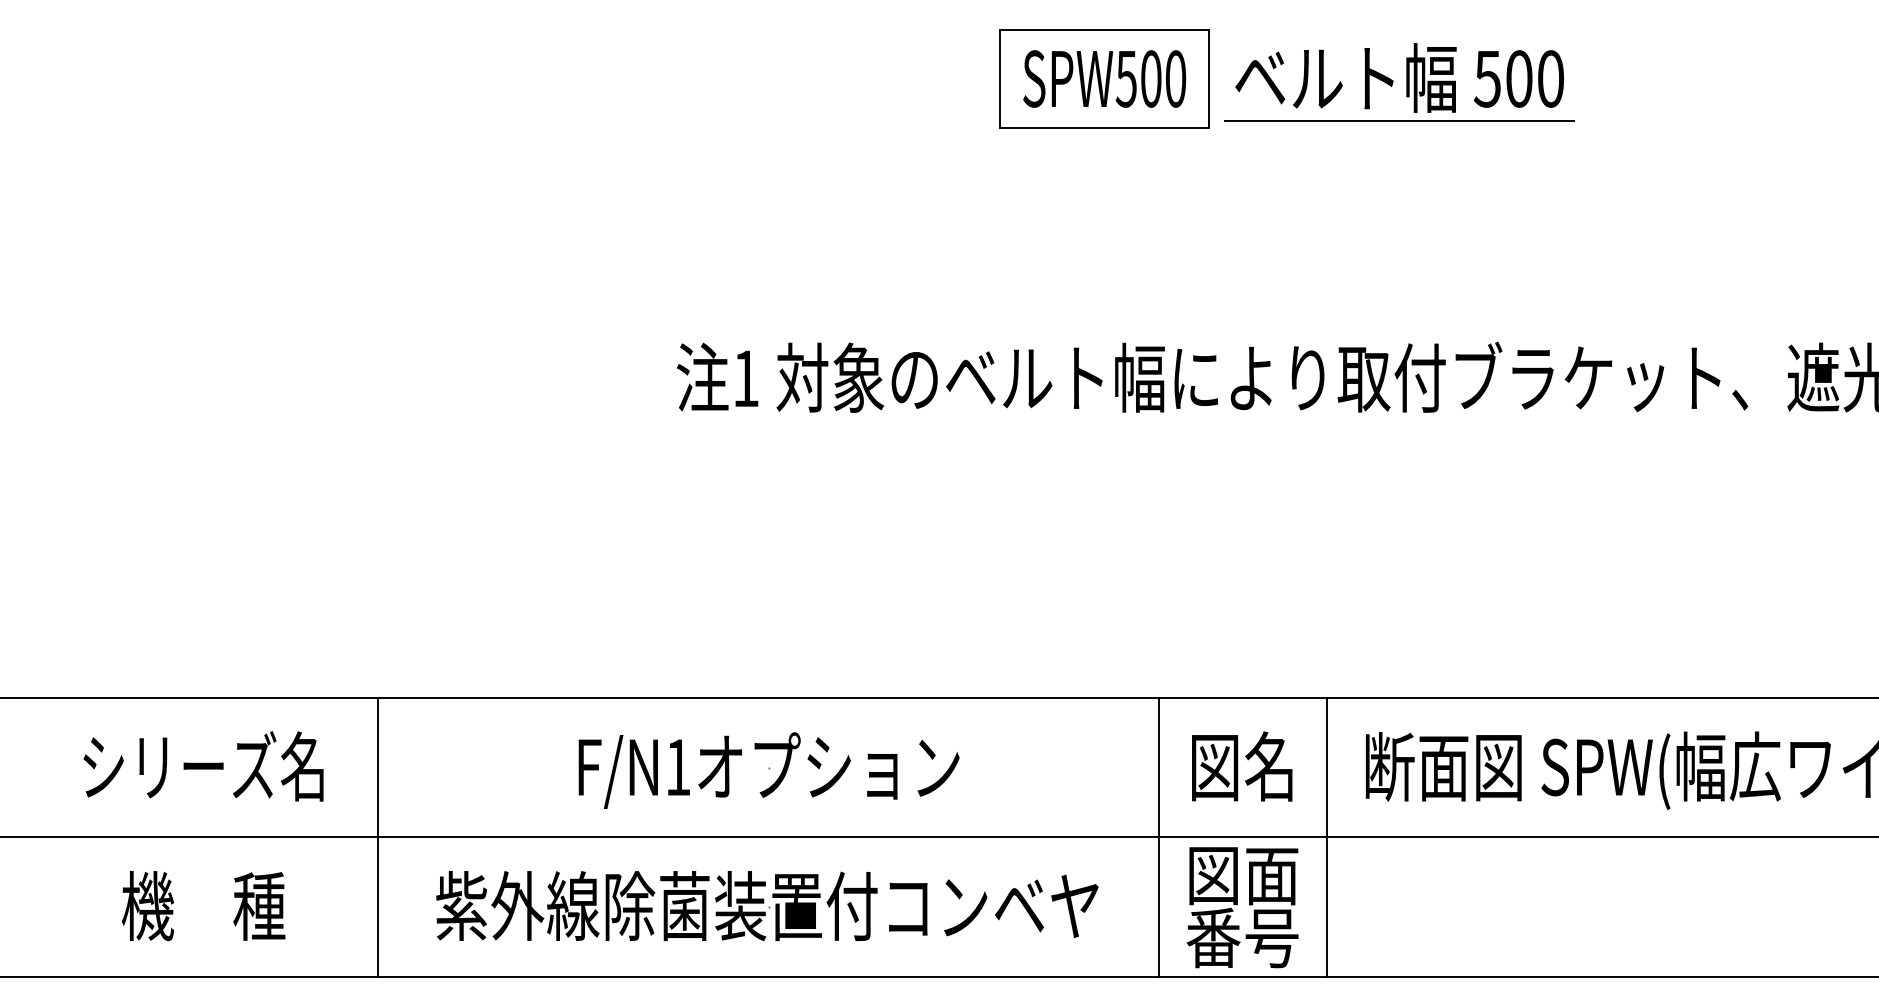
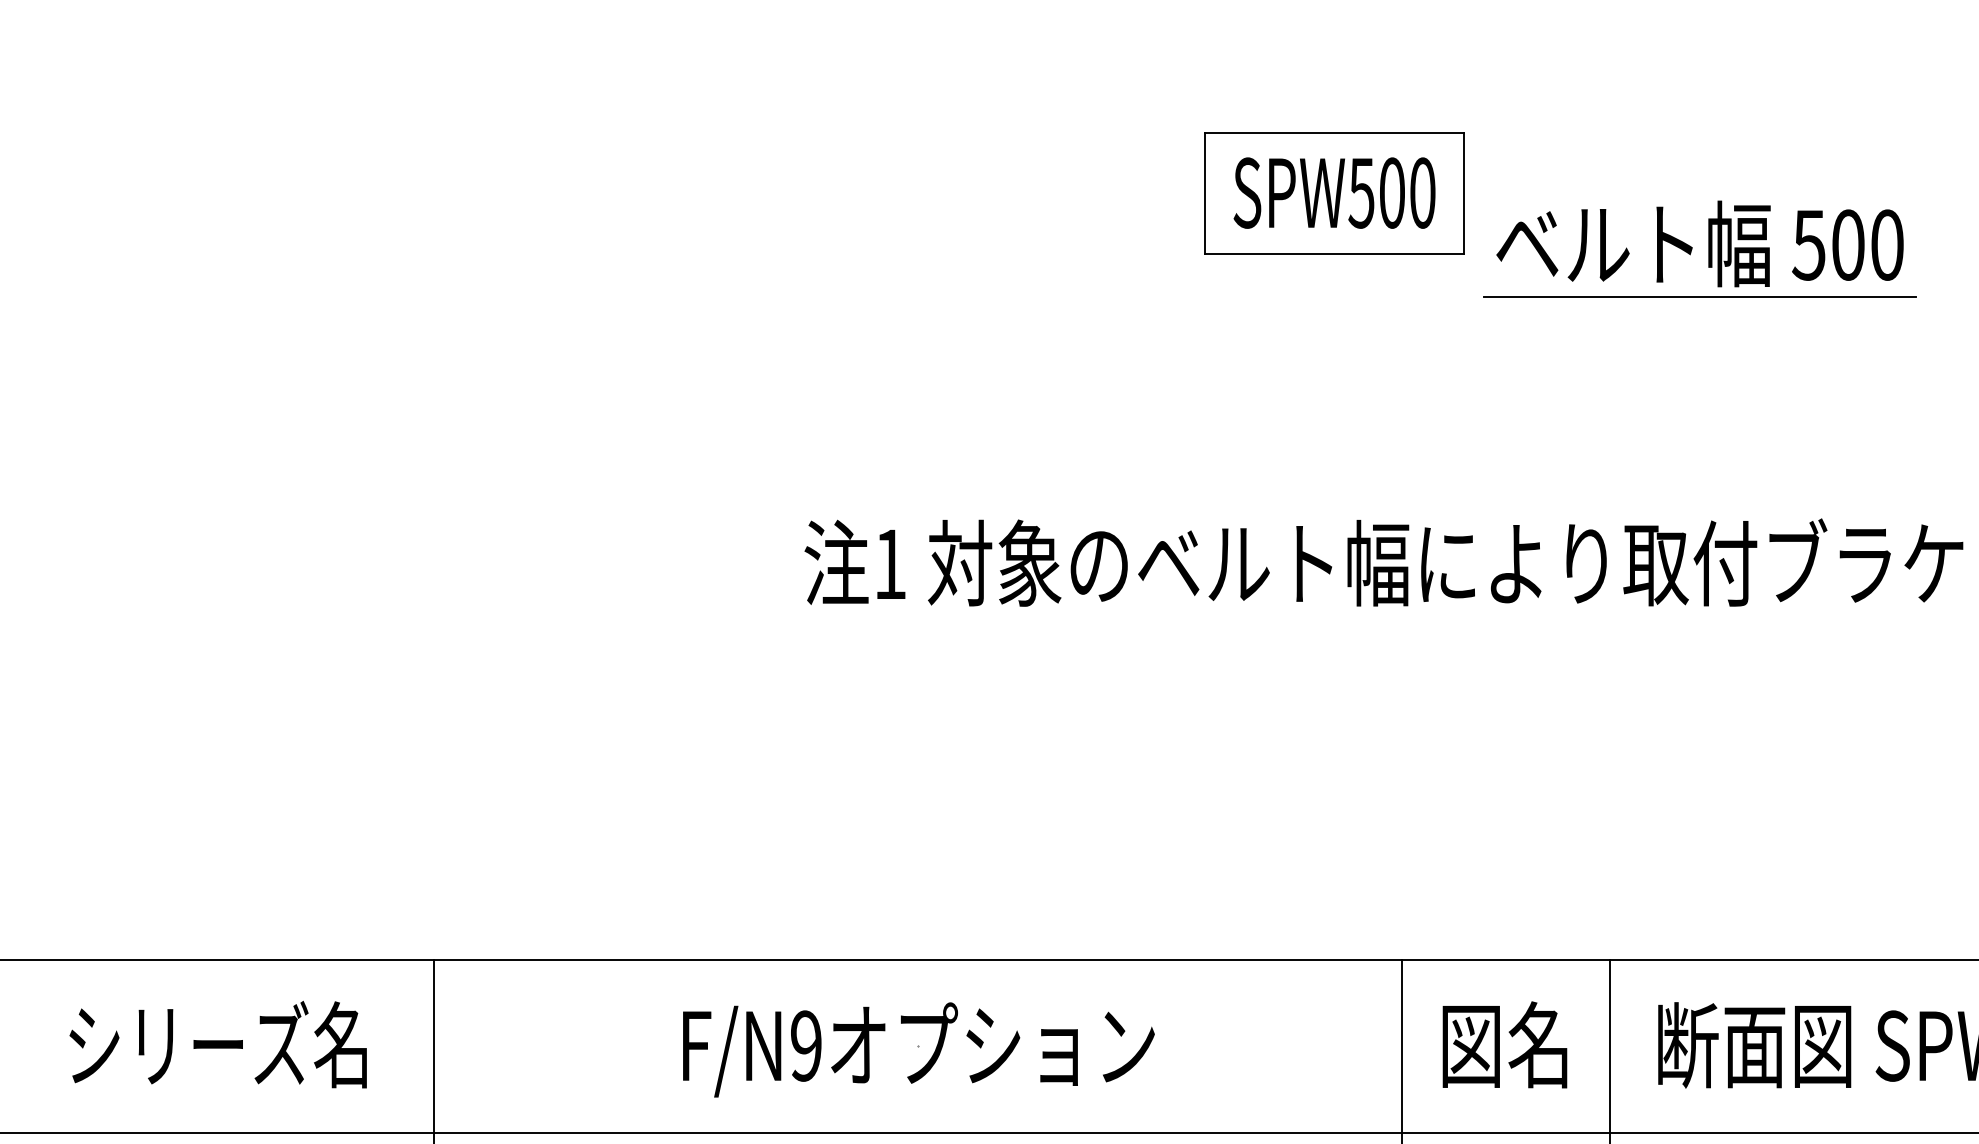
part: (1399, 82) -> (1699, 249), moved
text: (677, 767) -> (805, 1046), F/N1 -> F/N9

